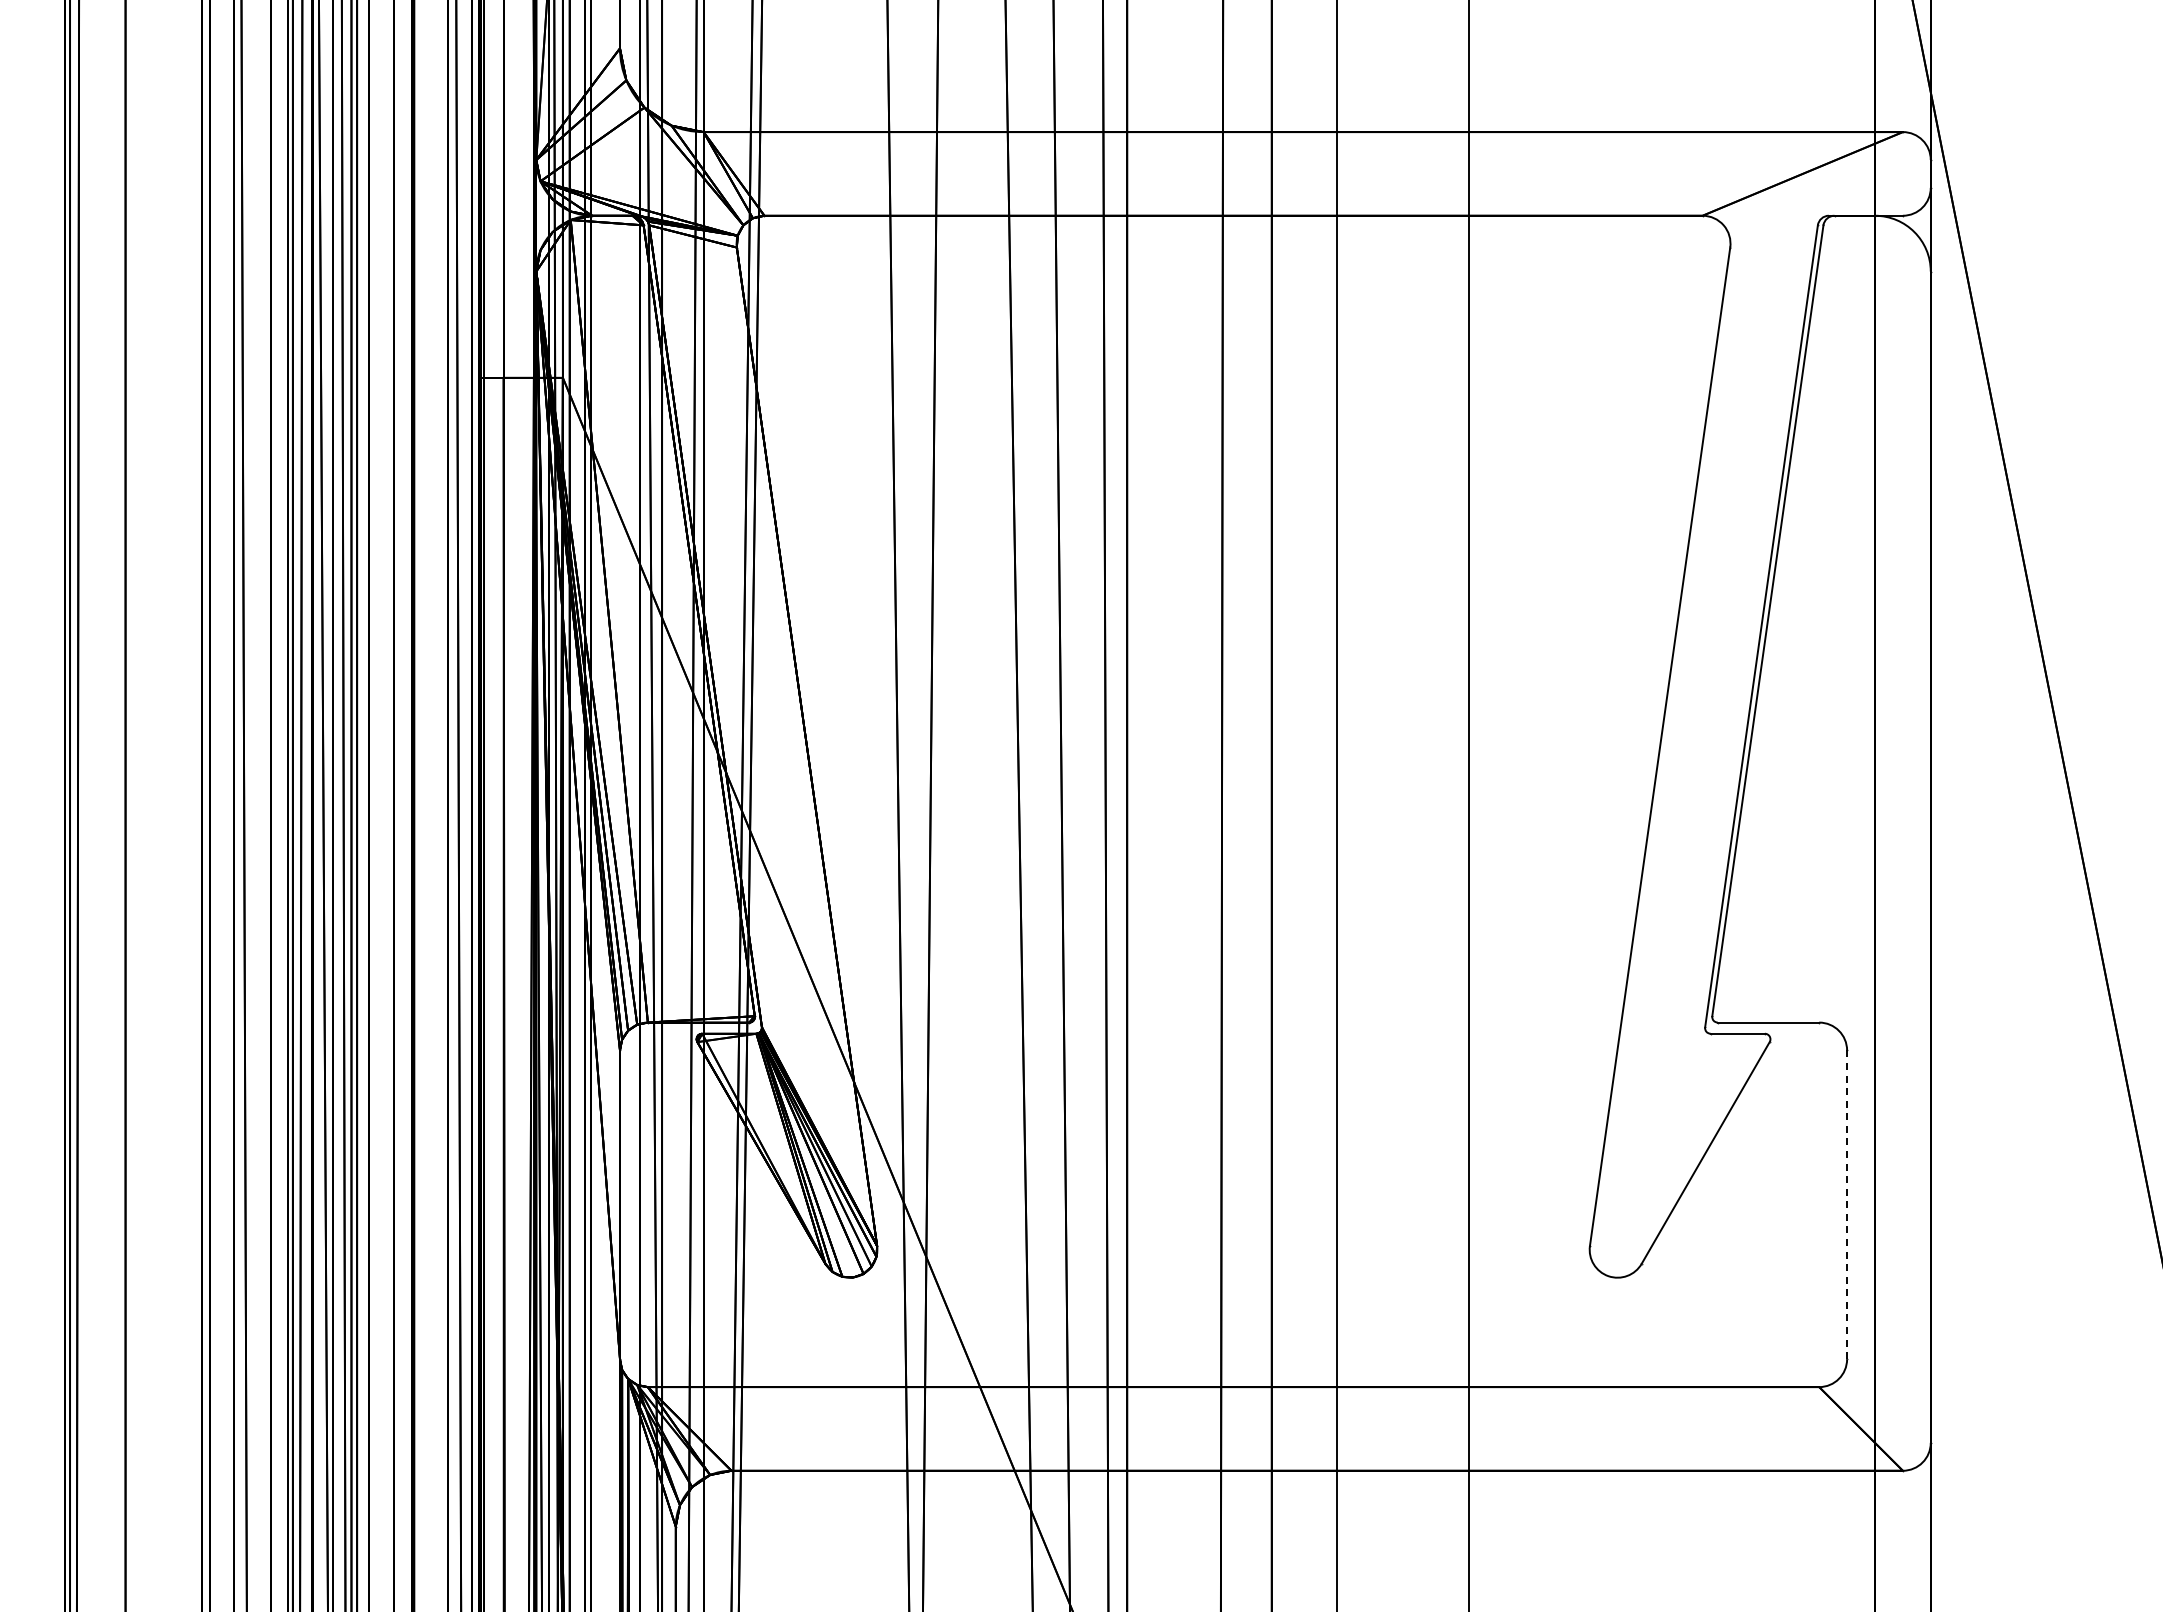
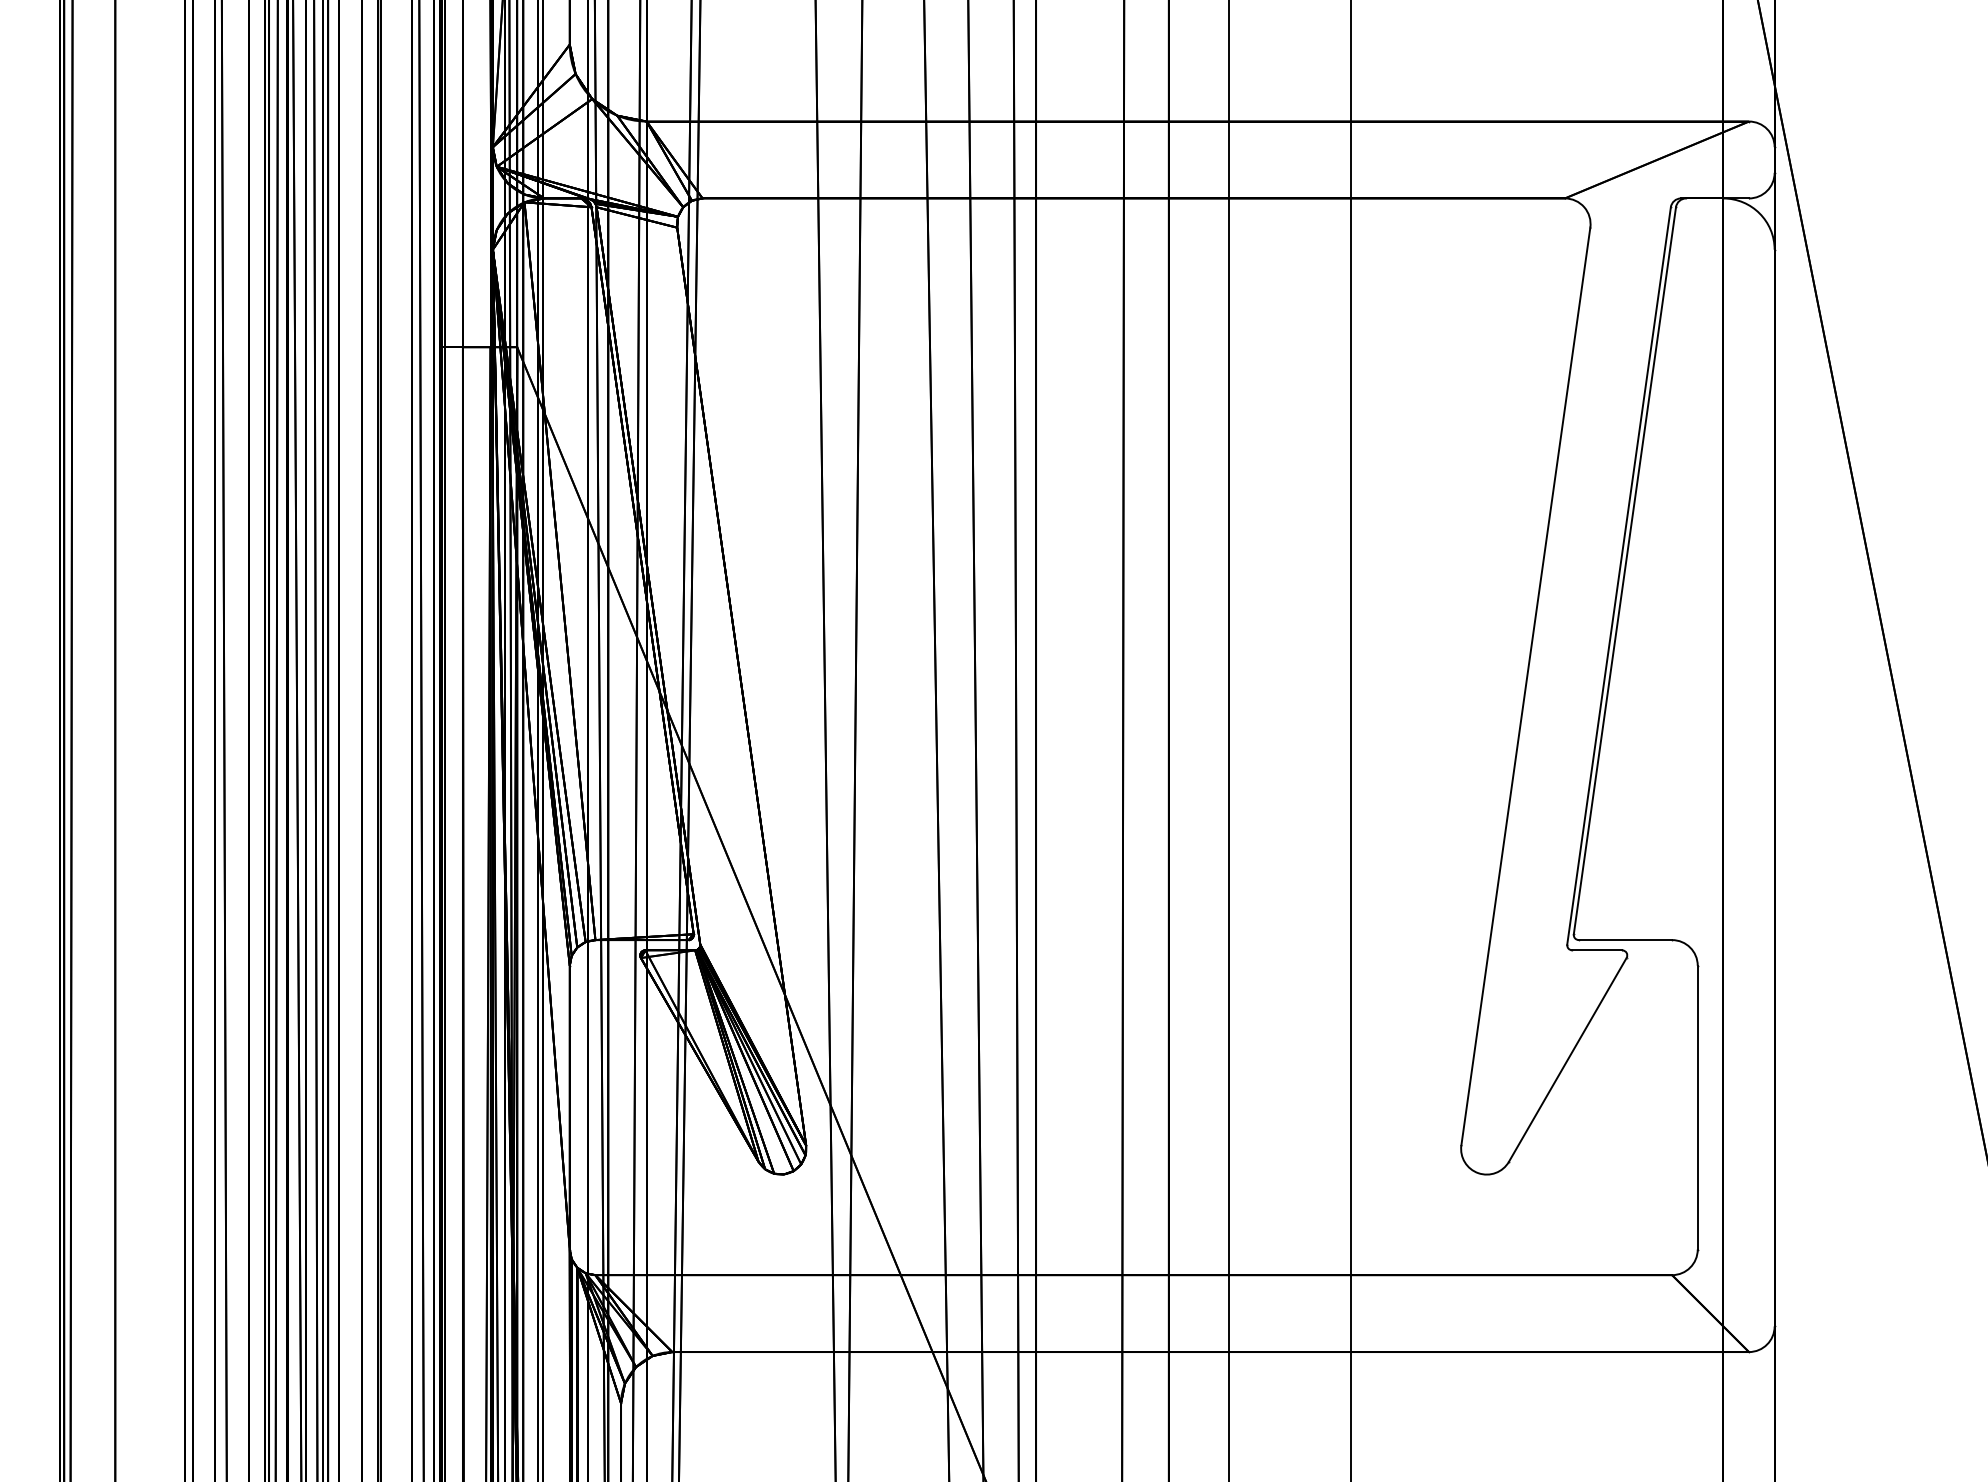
line: (1847, 1204) -> (1698, 1107), dashed -> solid

